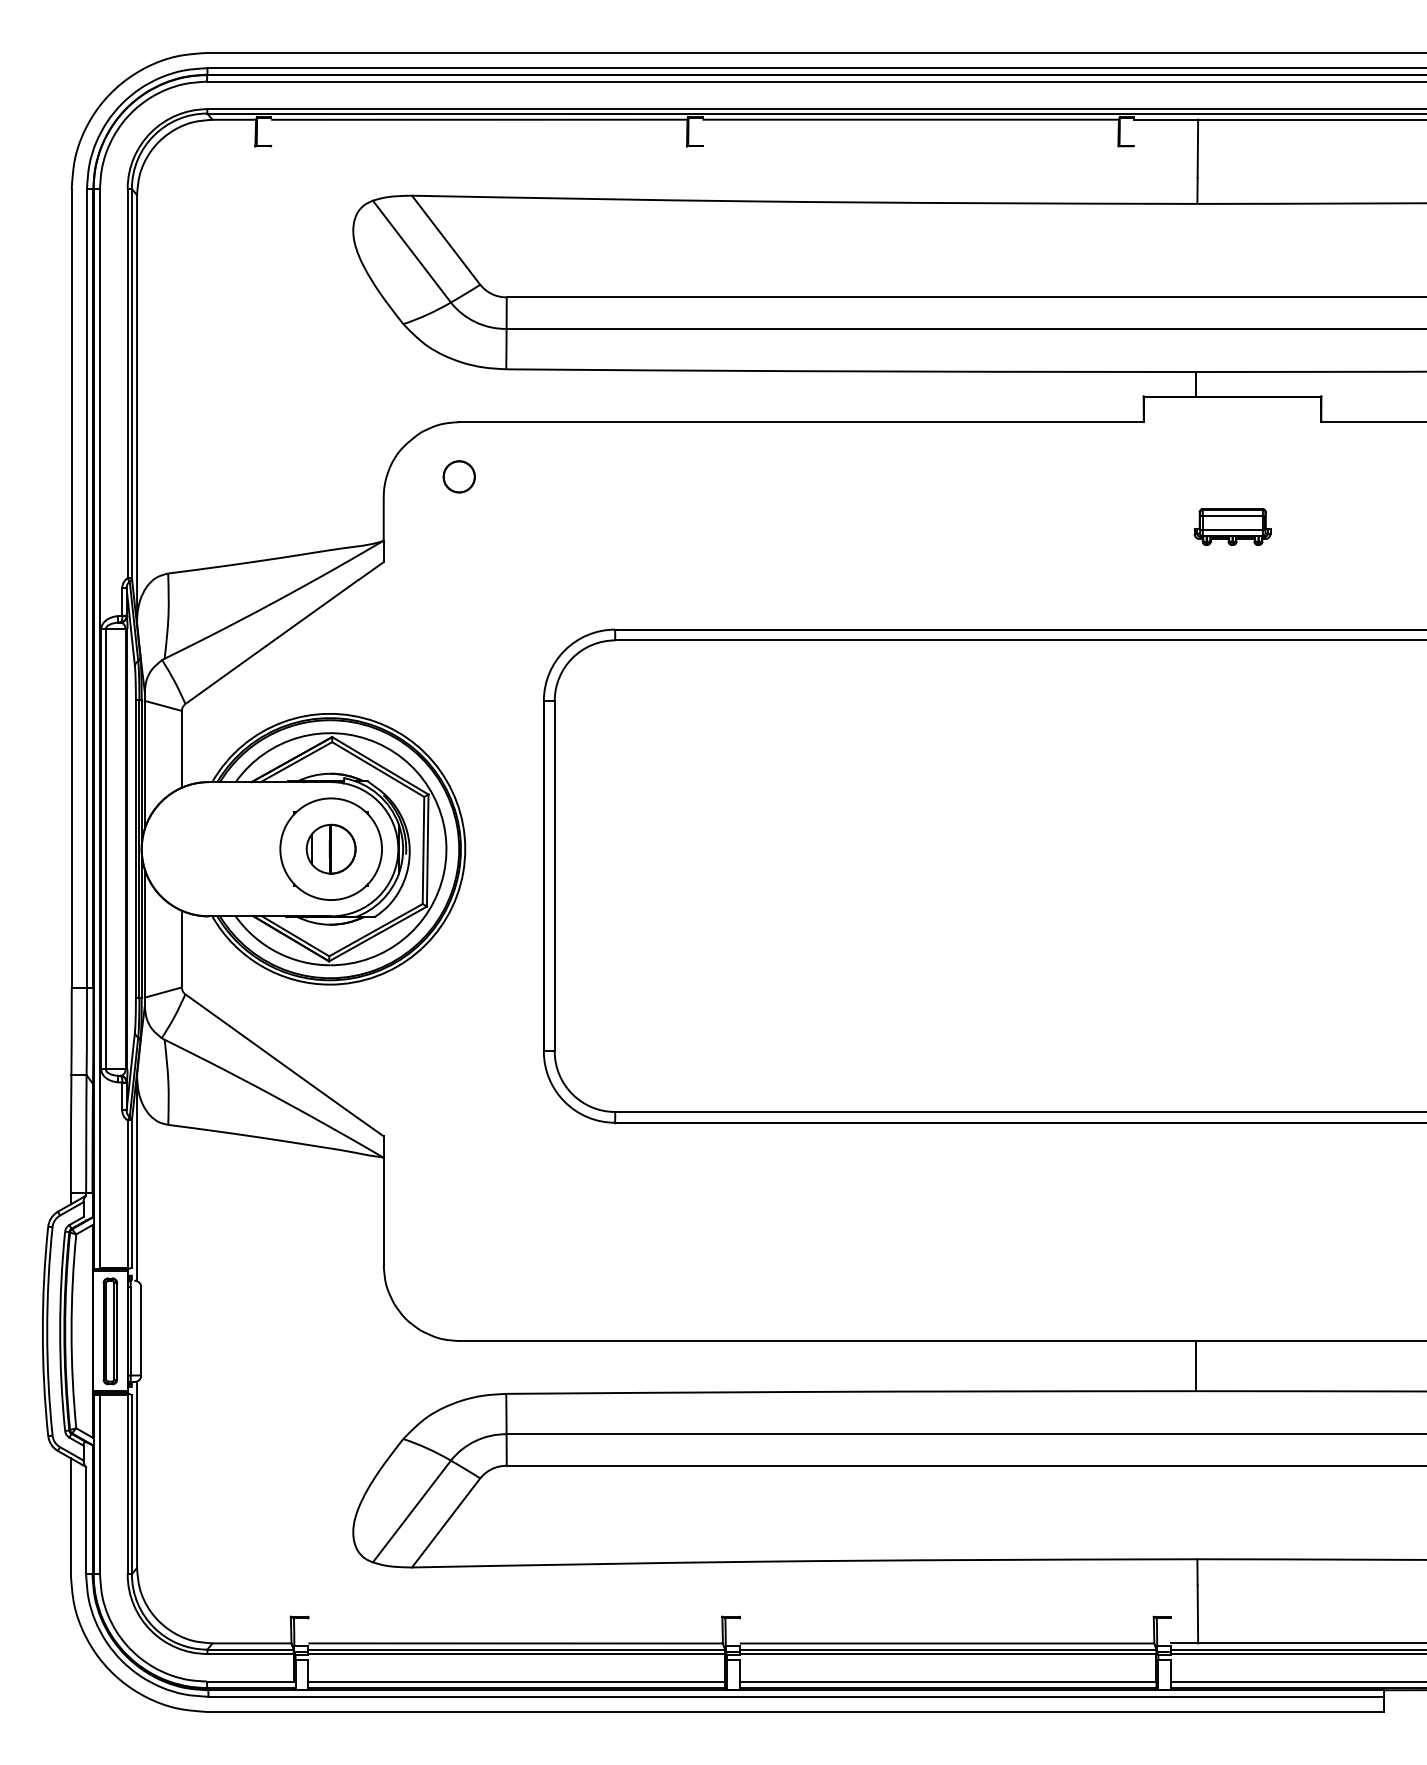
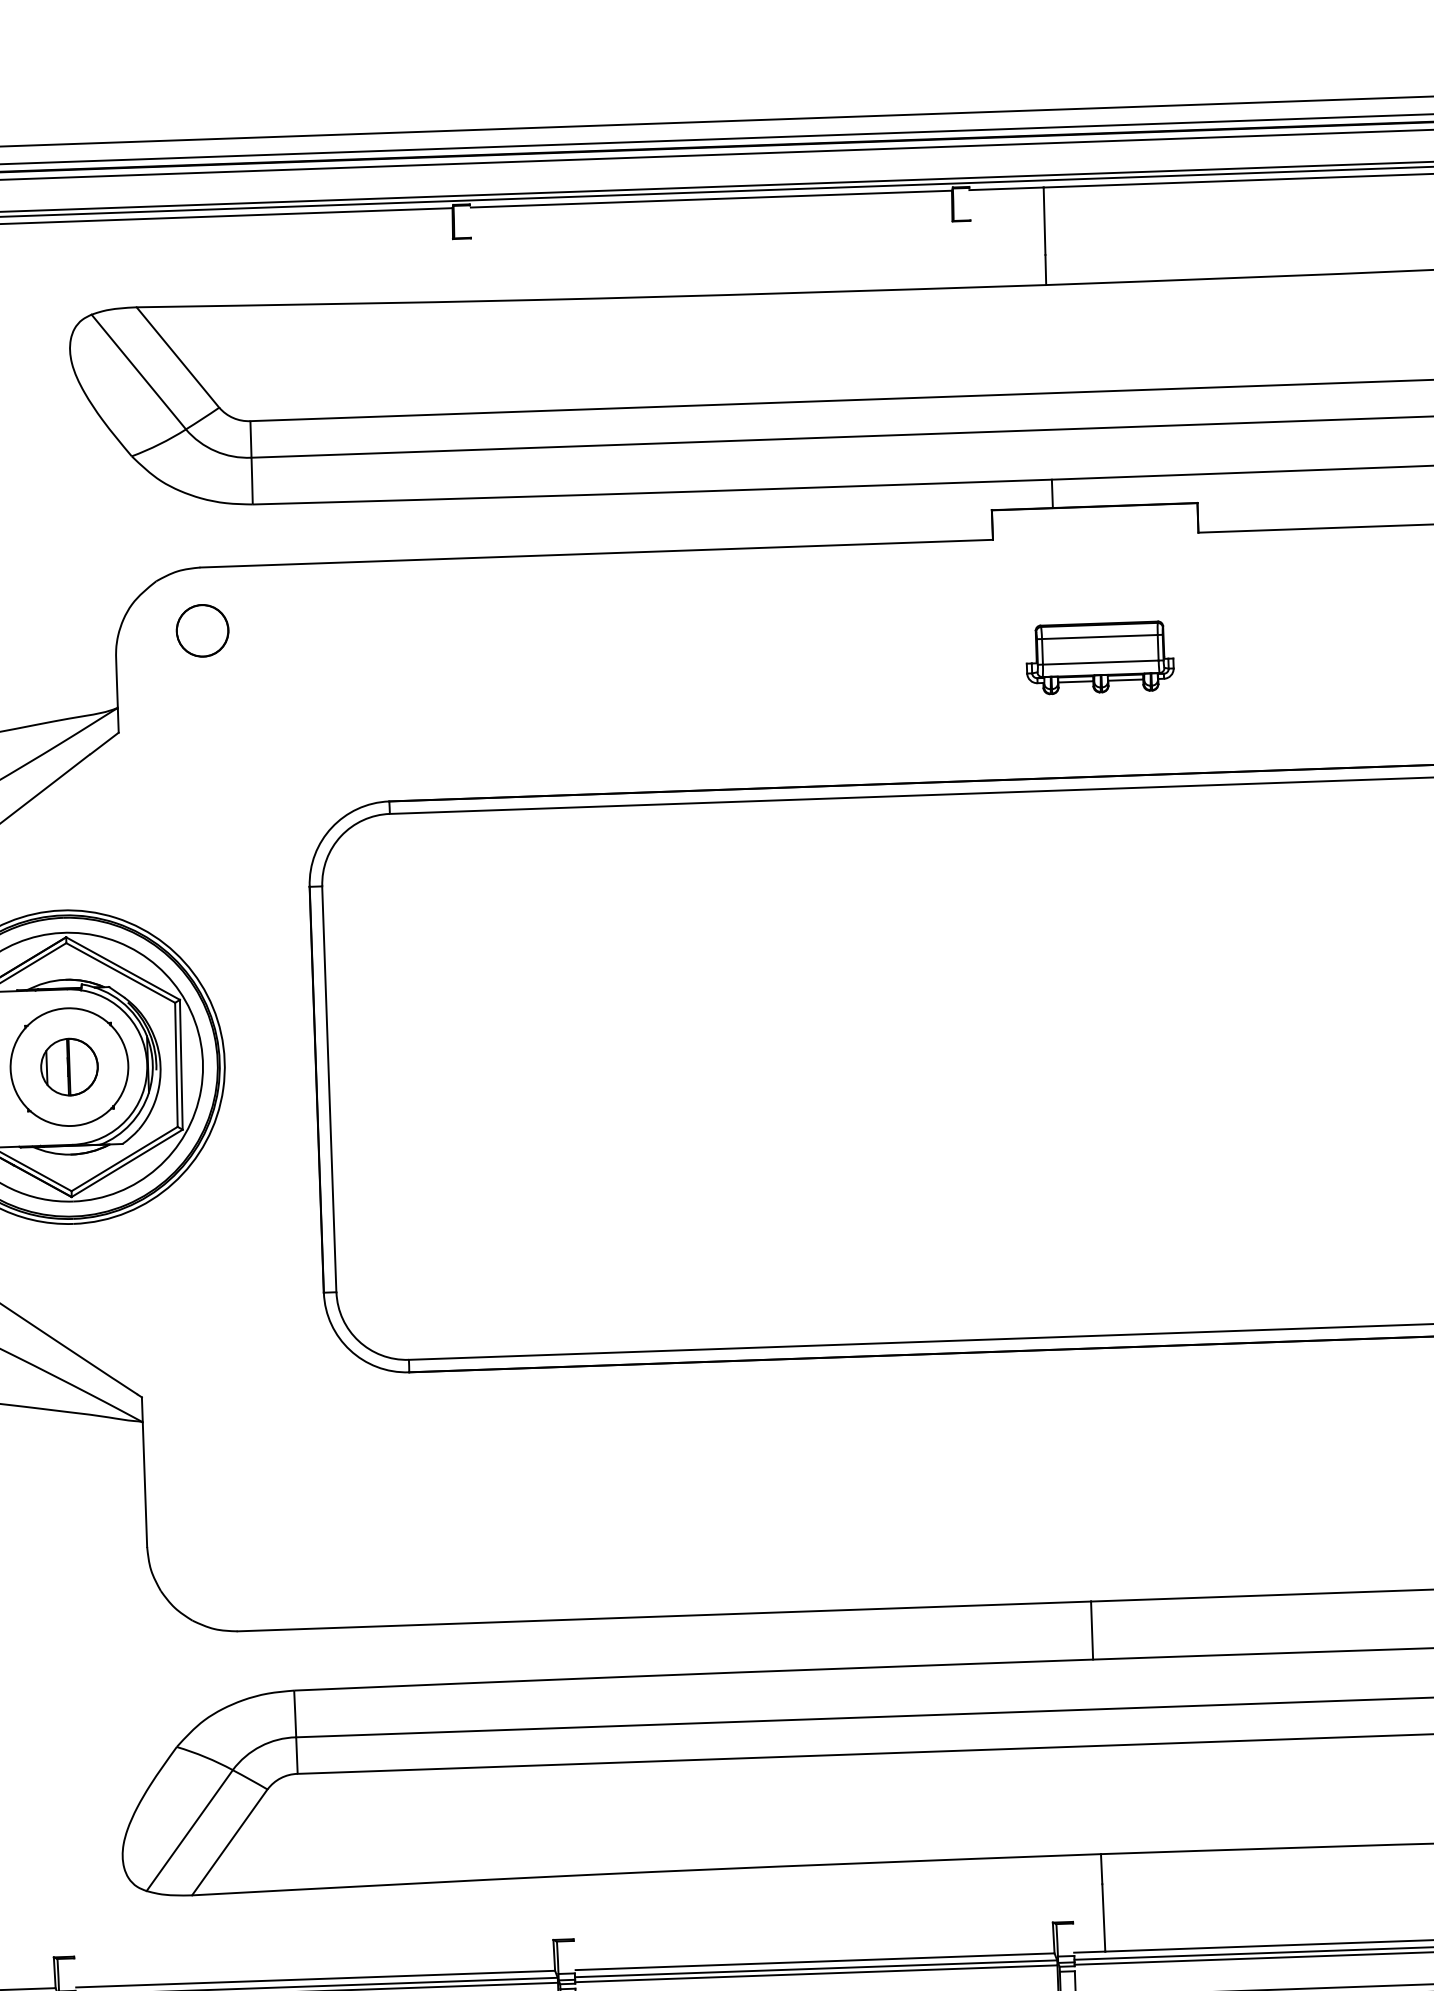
part: (459, 476) -> (202, 630), size x1.43
part: (1232, 526) -> (1099, 657), size x1.67

